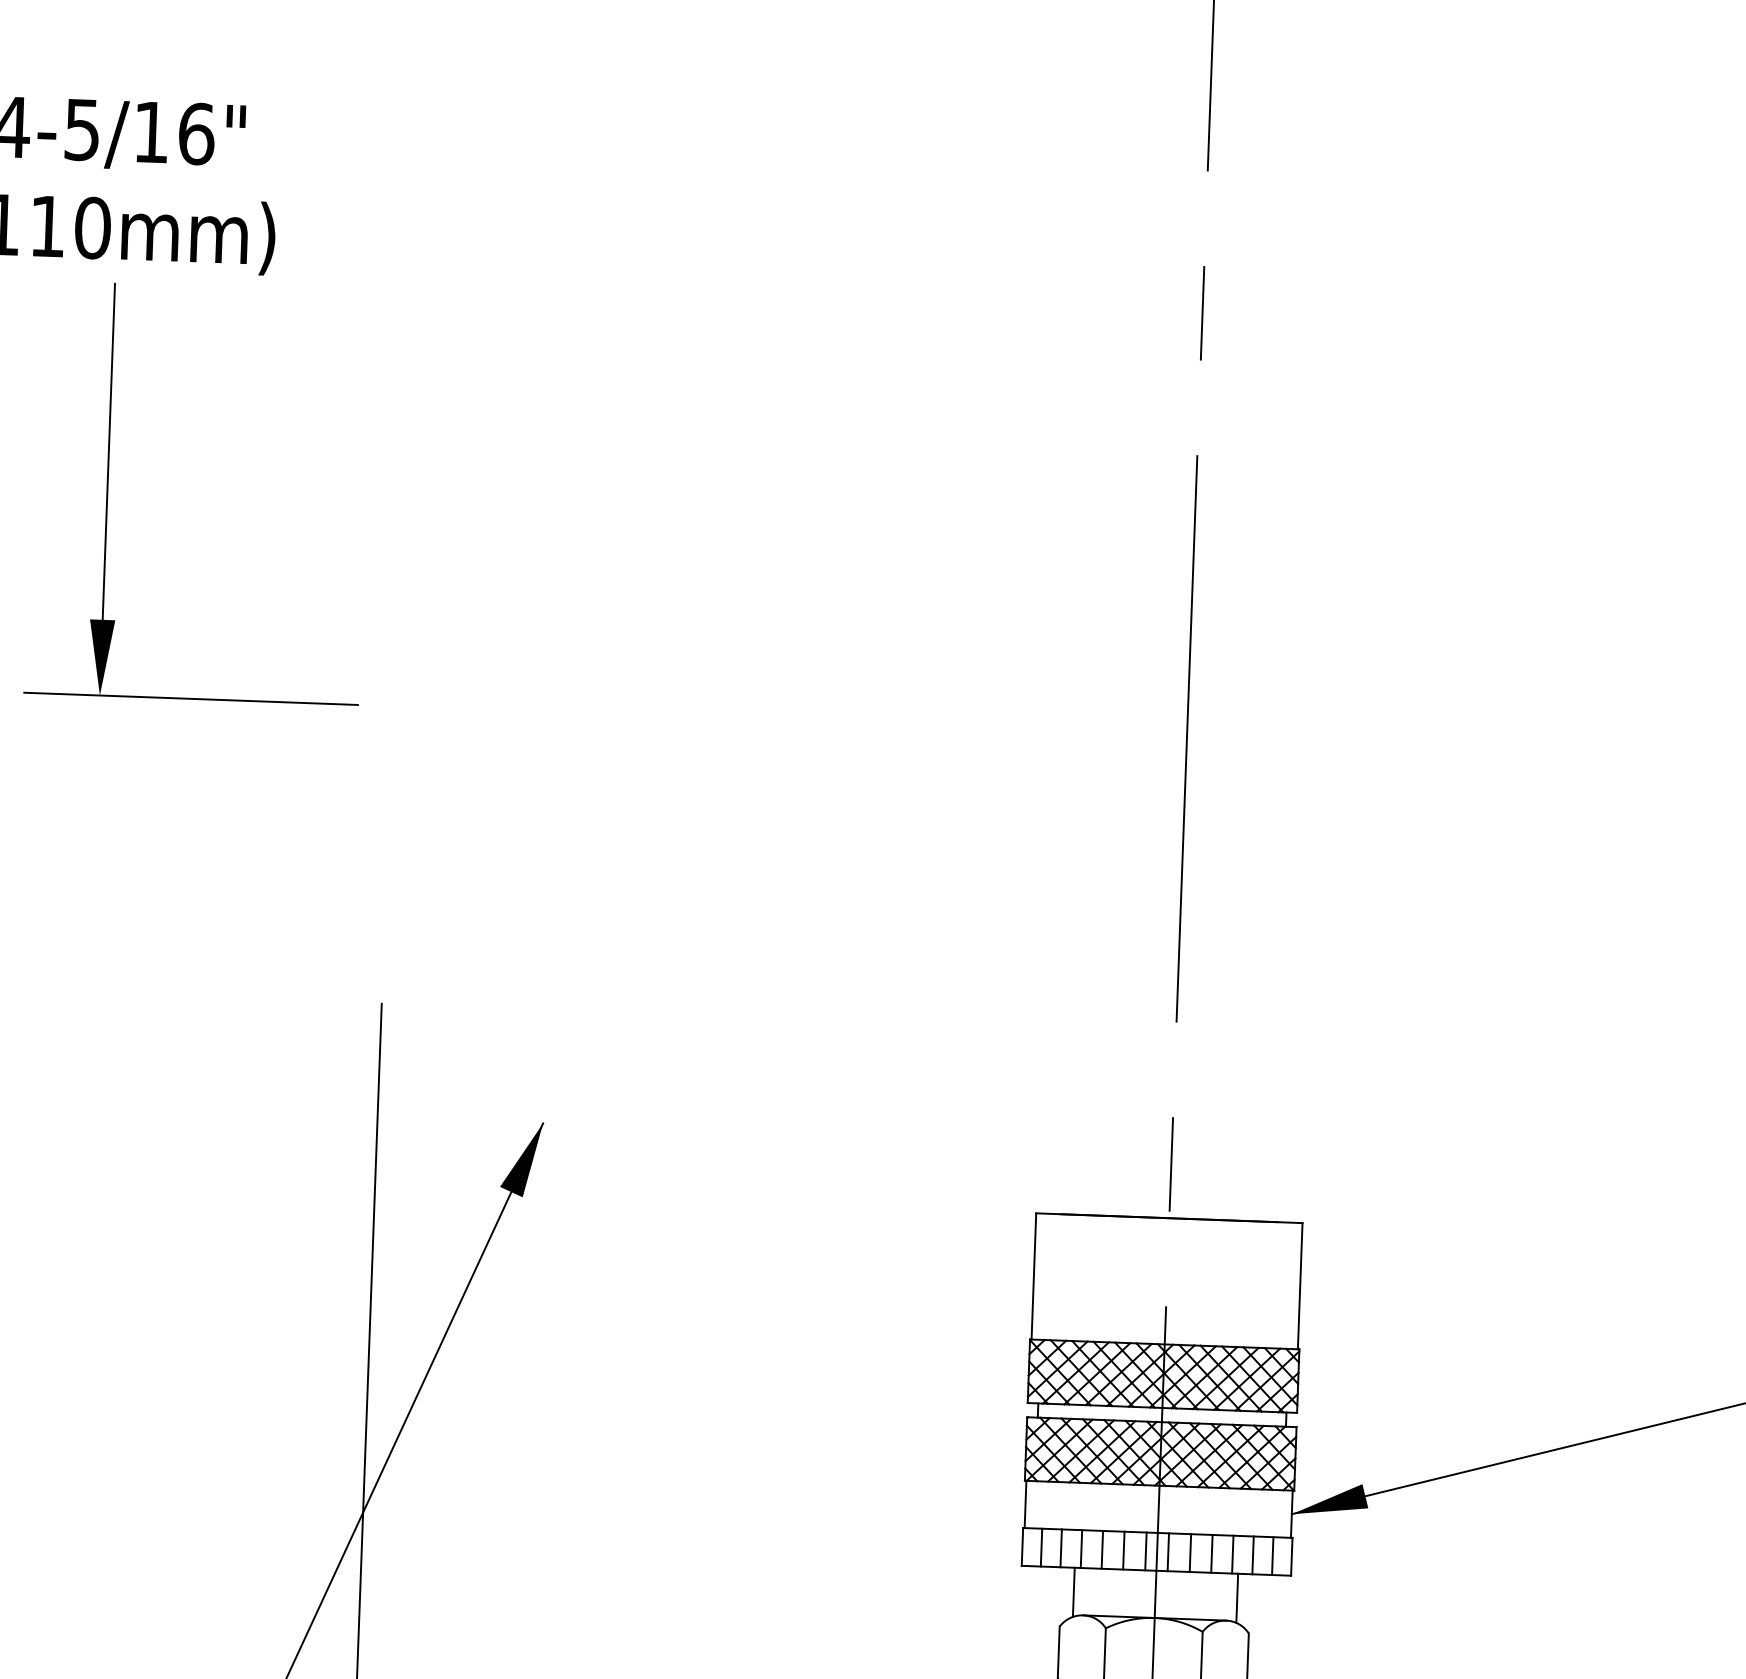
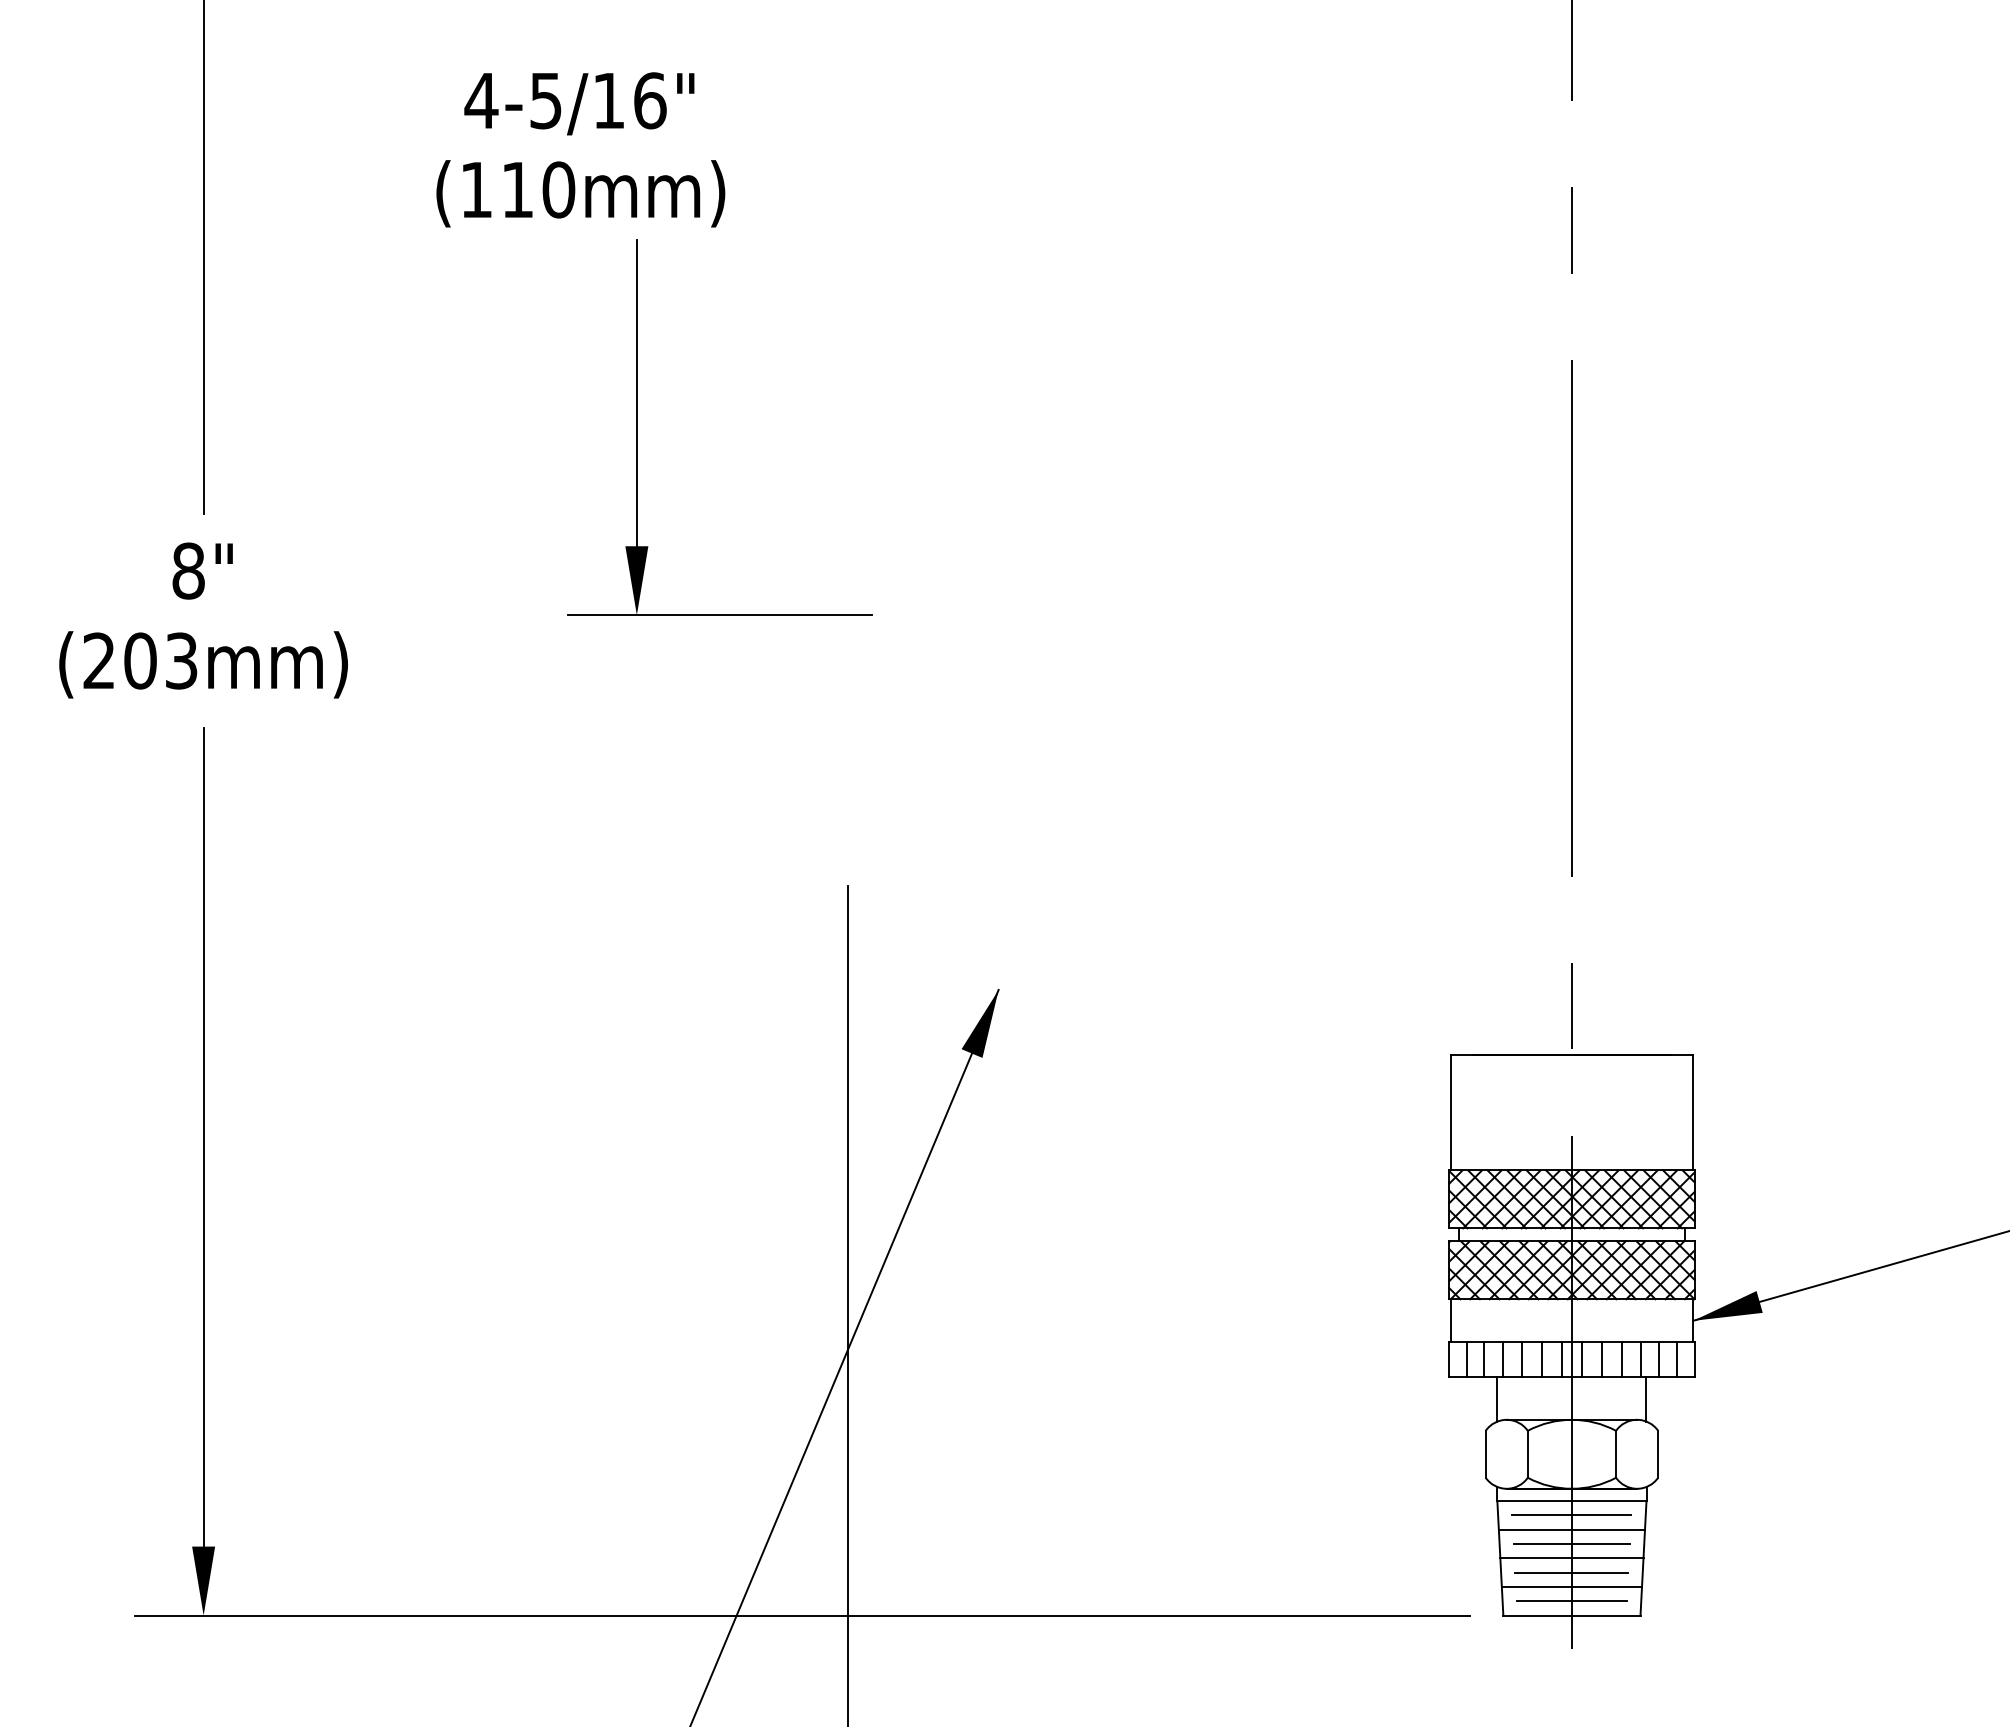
part: (108, 489) -> (637, 427), moved

